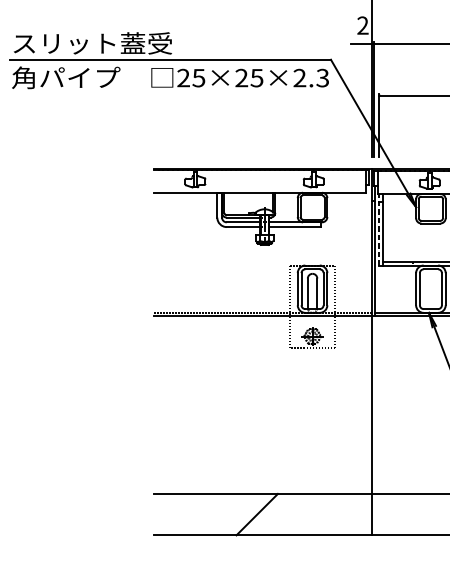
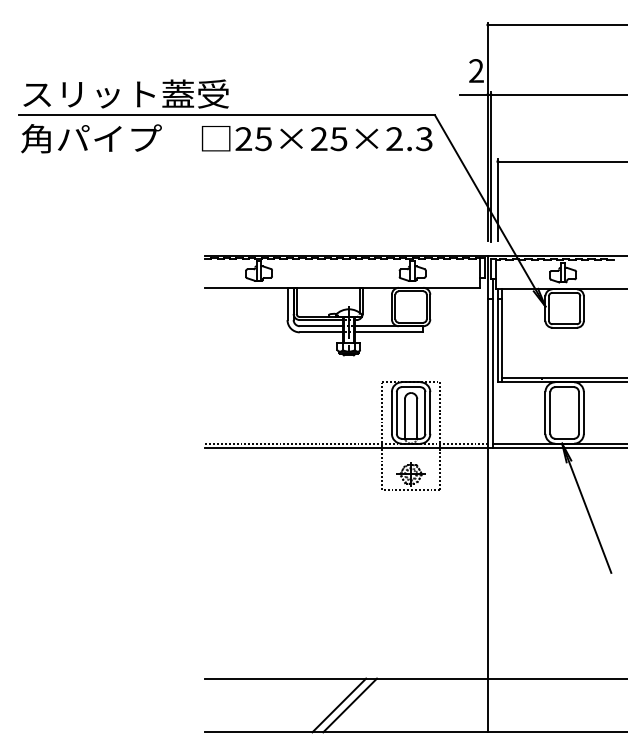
line: (379, 229) -> (497, 335), dashed -> solid
line: (265, 514) -> (350, 705), added

